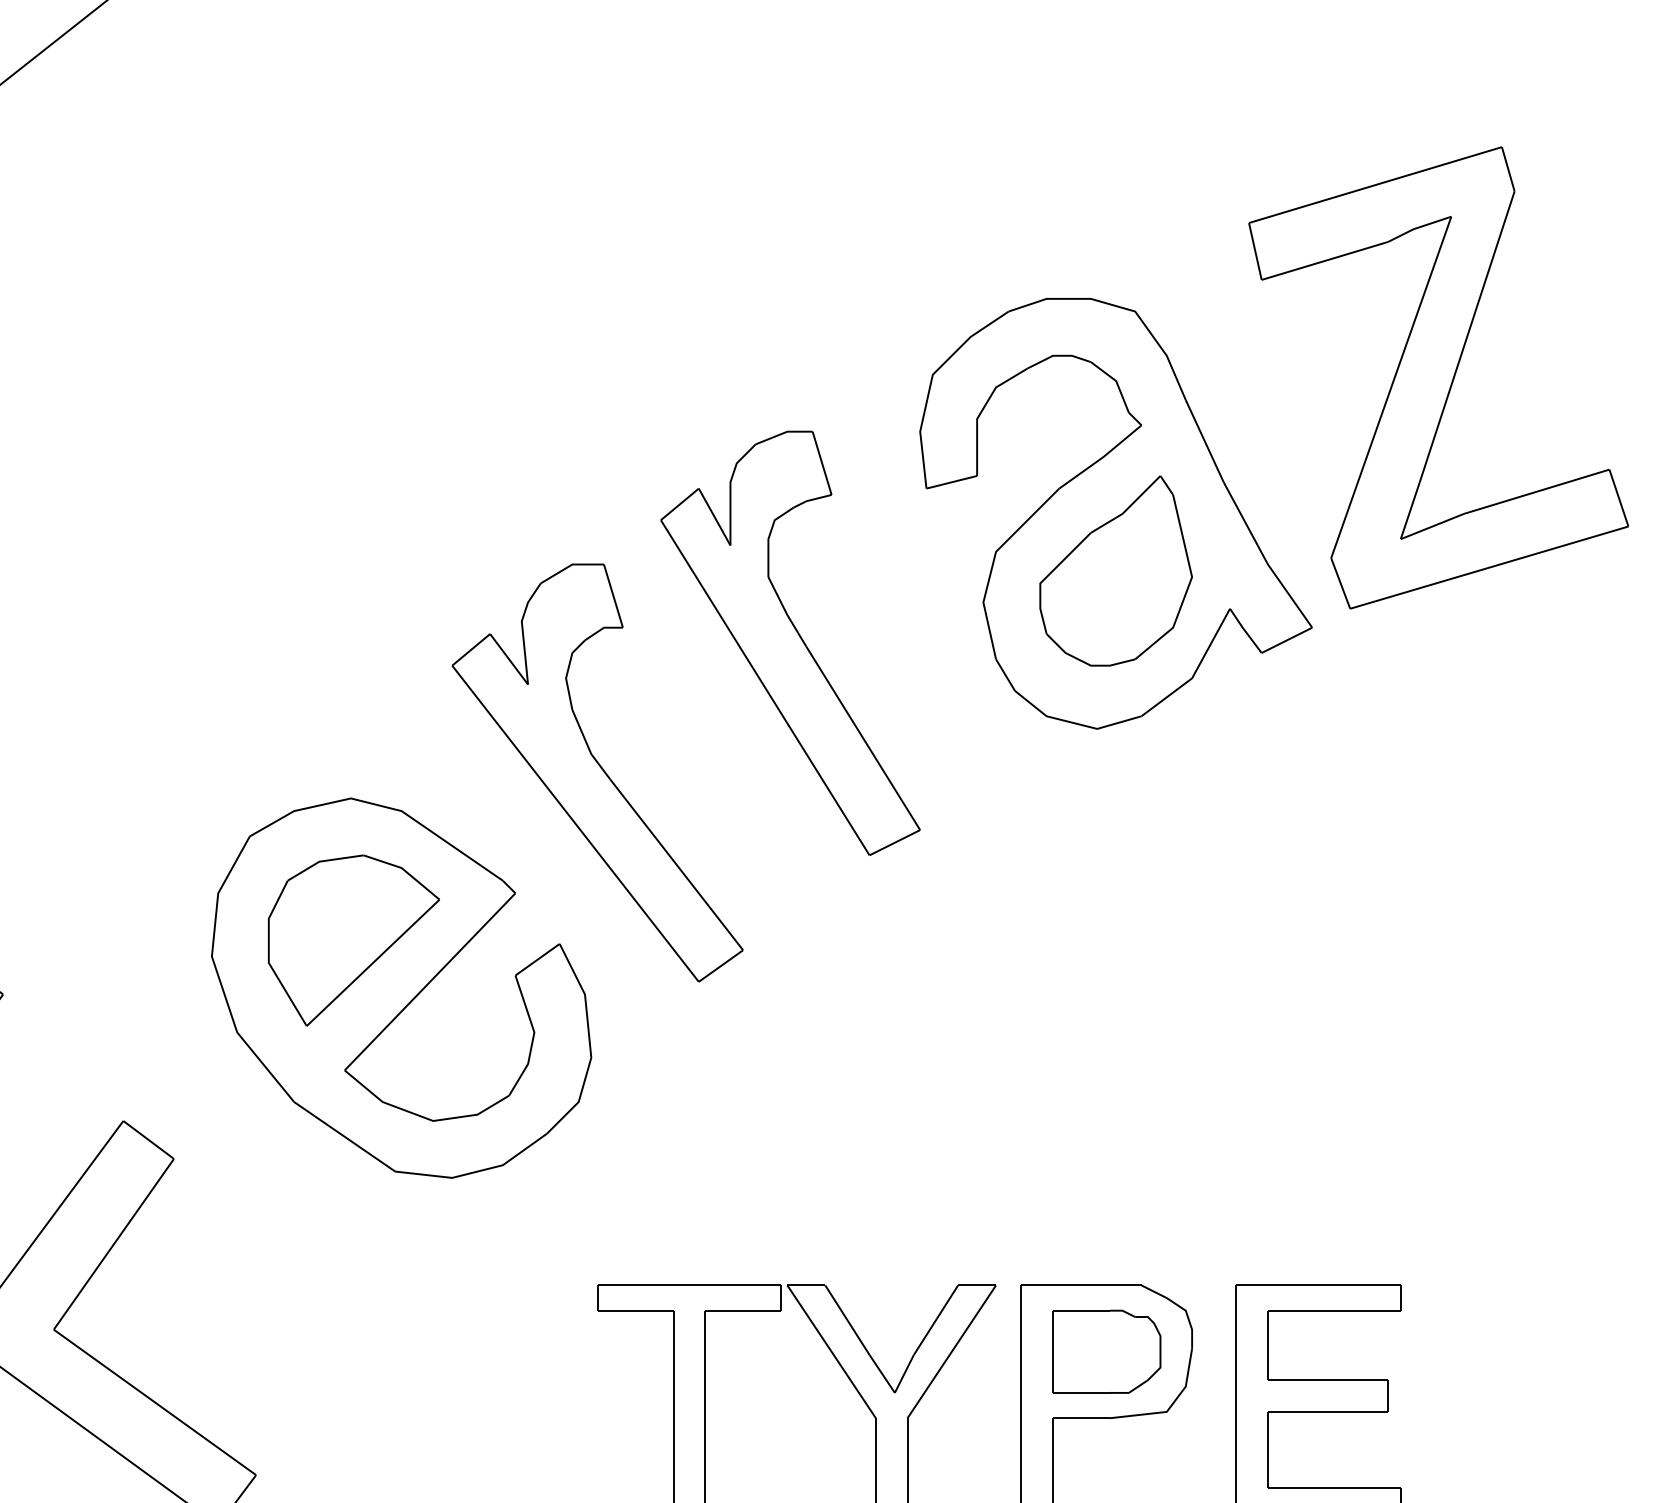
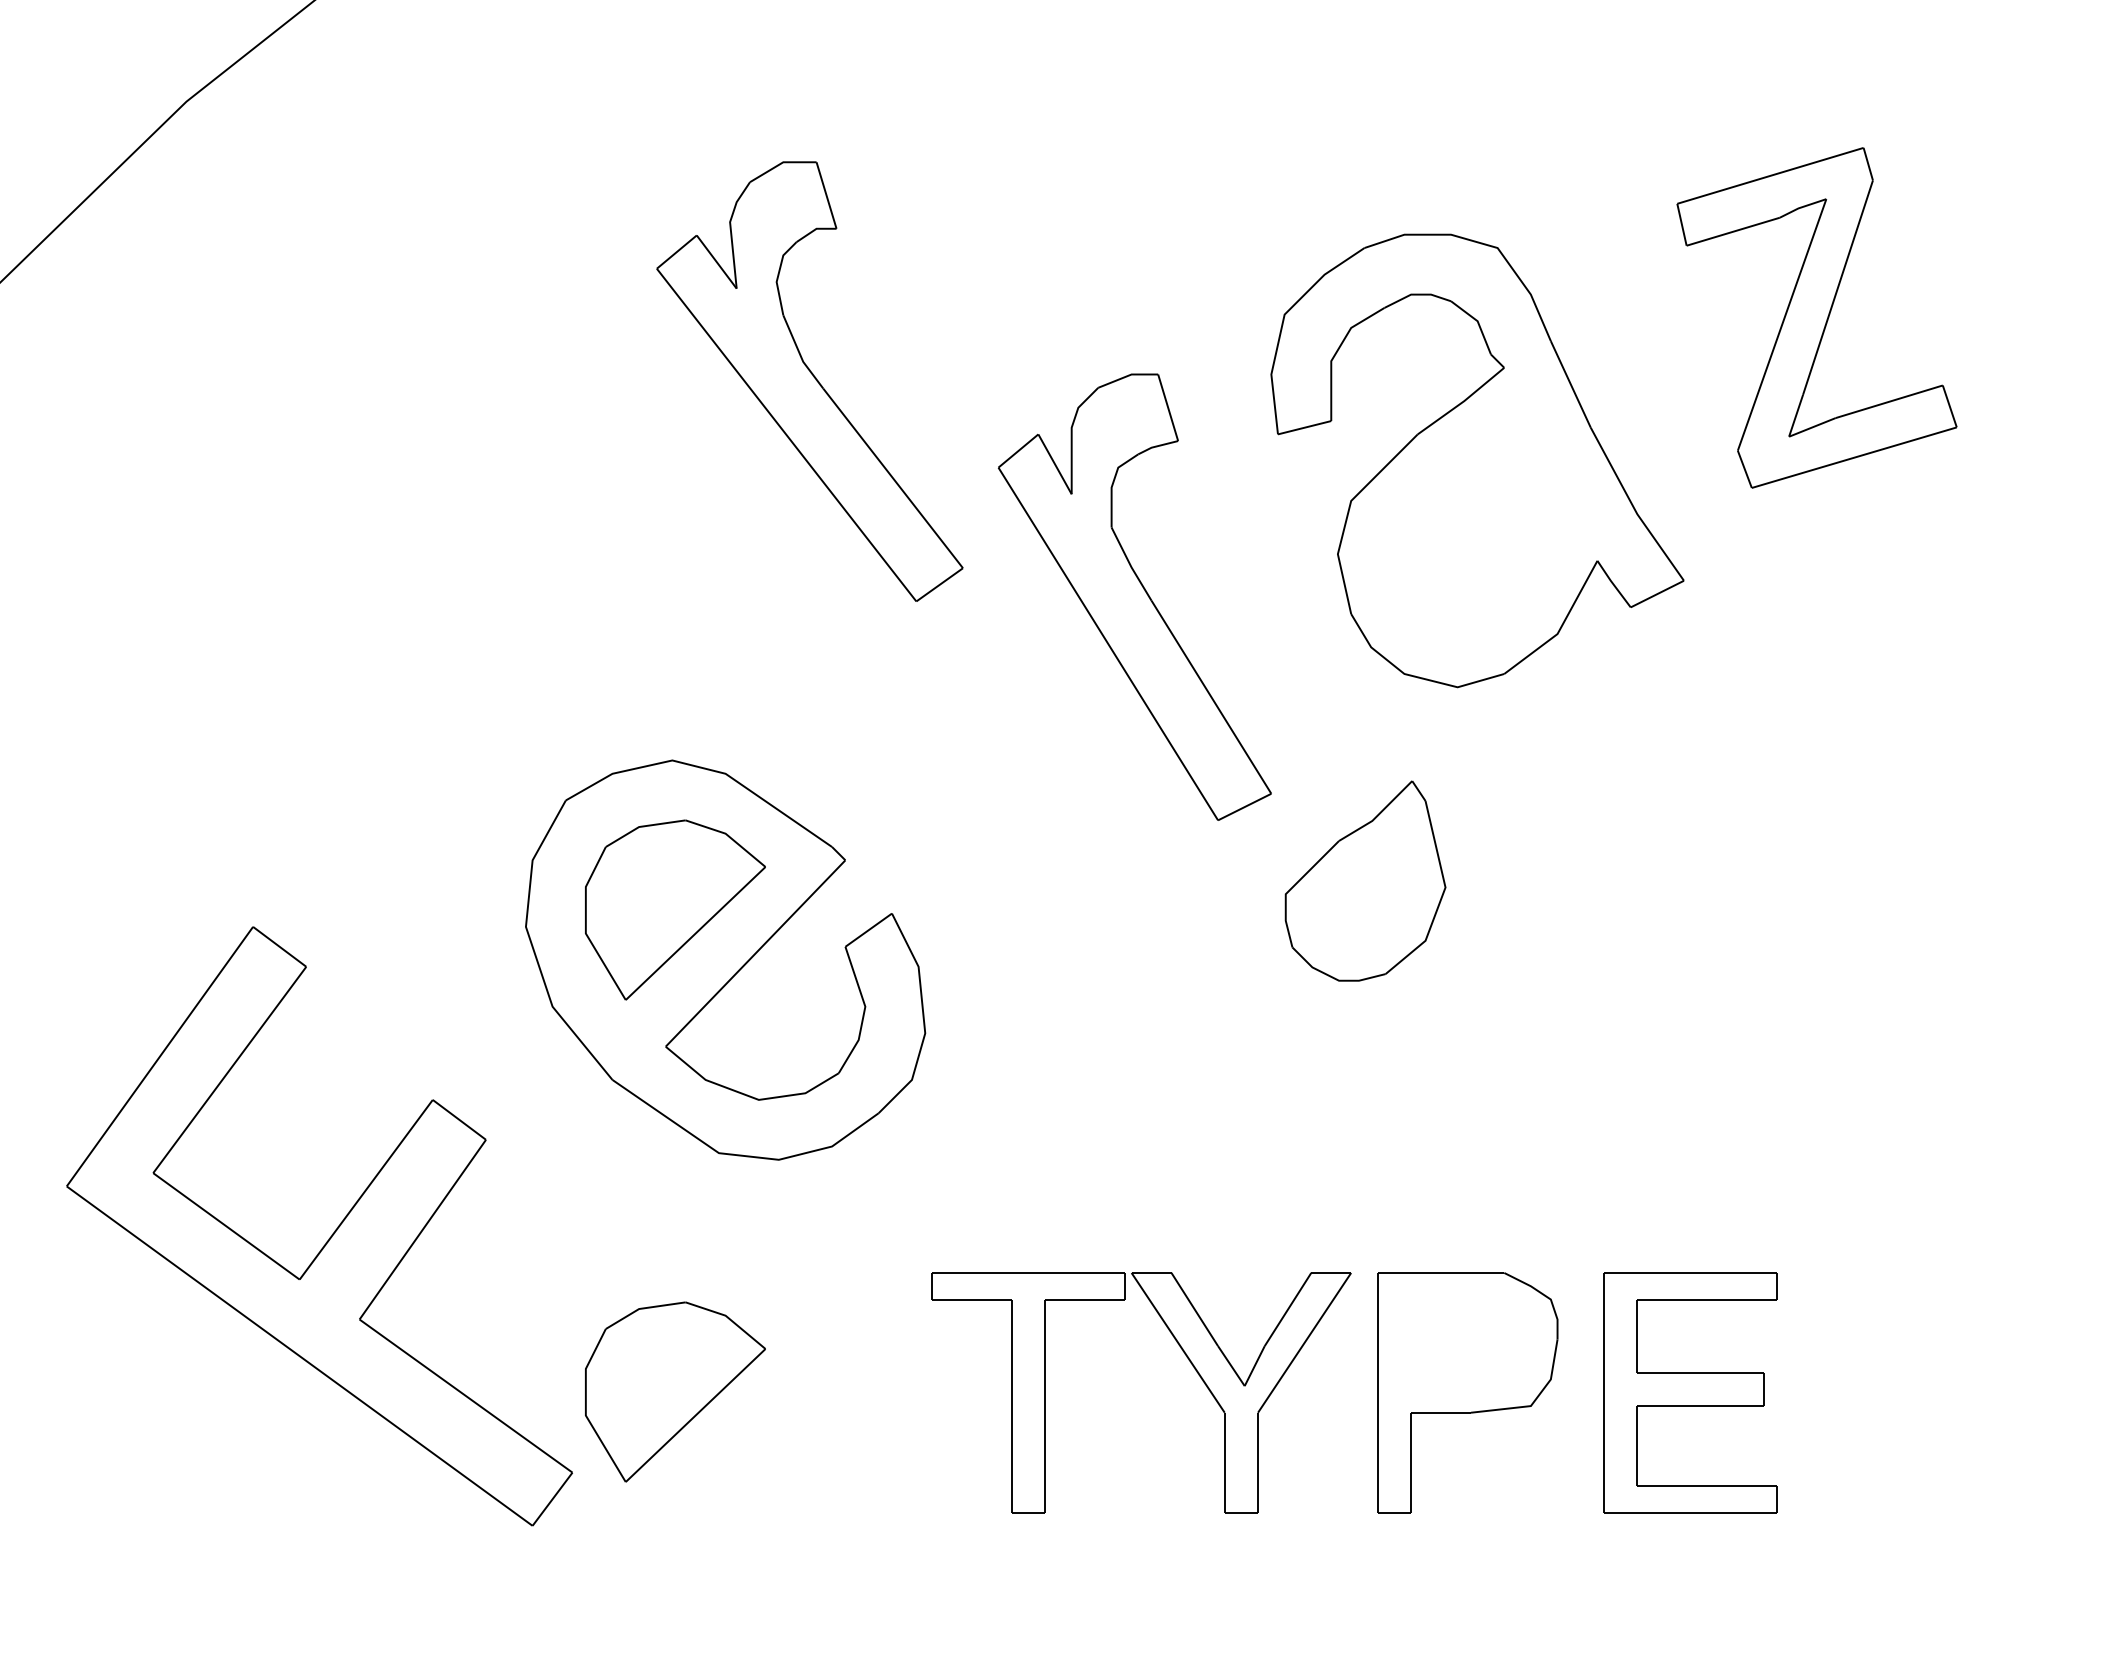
part: (1438, 377) -> (1816, 317), size x0.7
part: (1116, 570) -> (1365, 880), moved
part: (597, 772) -> (809, 381), moved
part: (1106, 1351) -> (1467, 1342), removed
part: (354, 1398) -> (675, 1391), added

